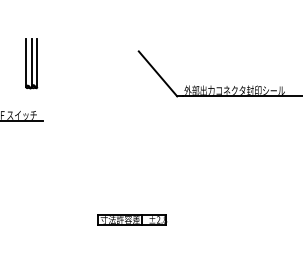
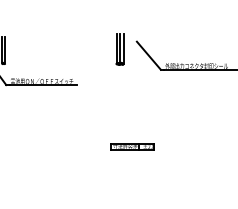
part: (30, 63) -> (119, 49), moved

